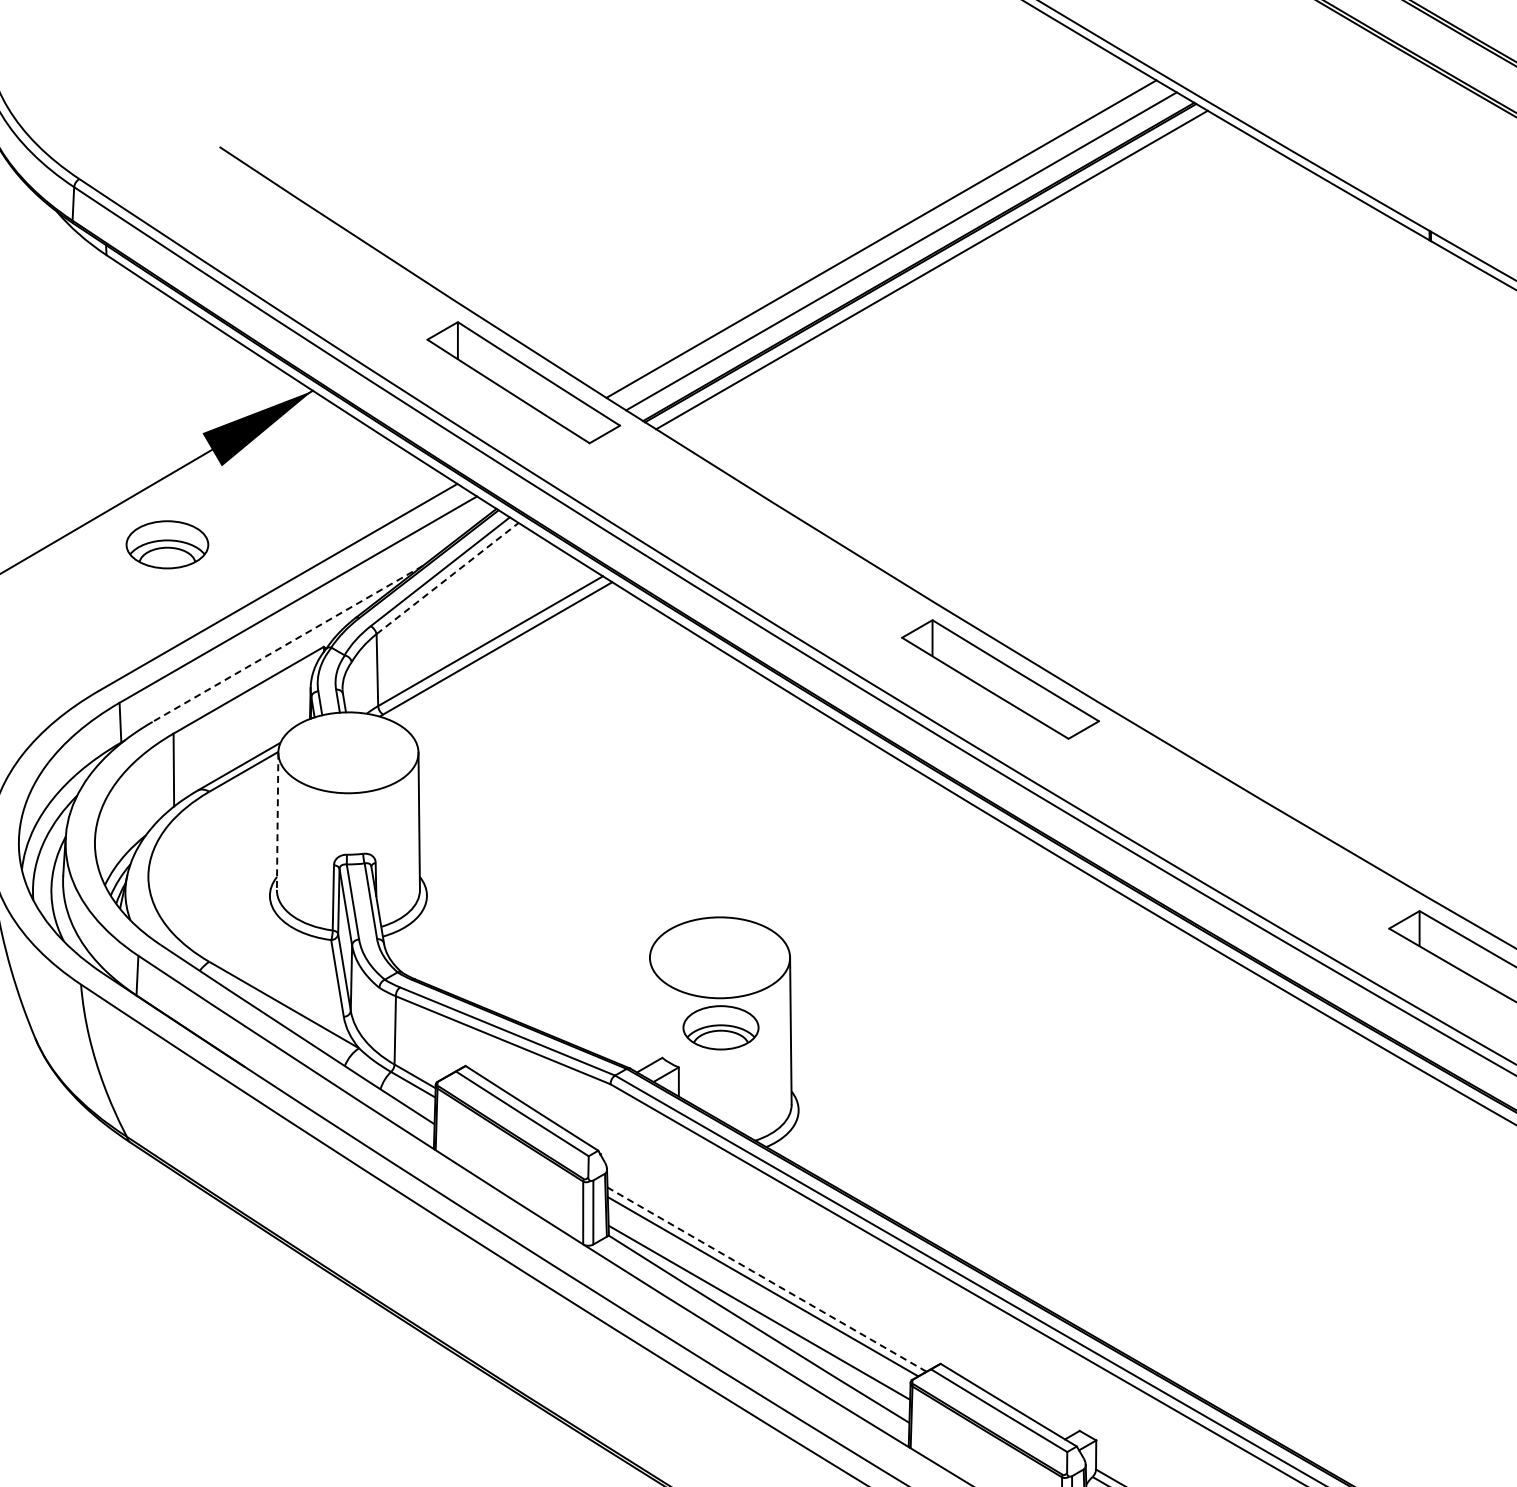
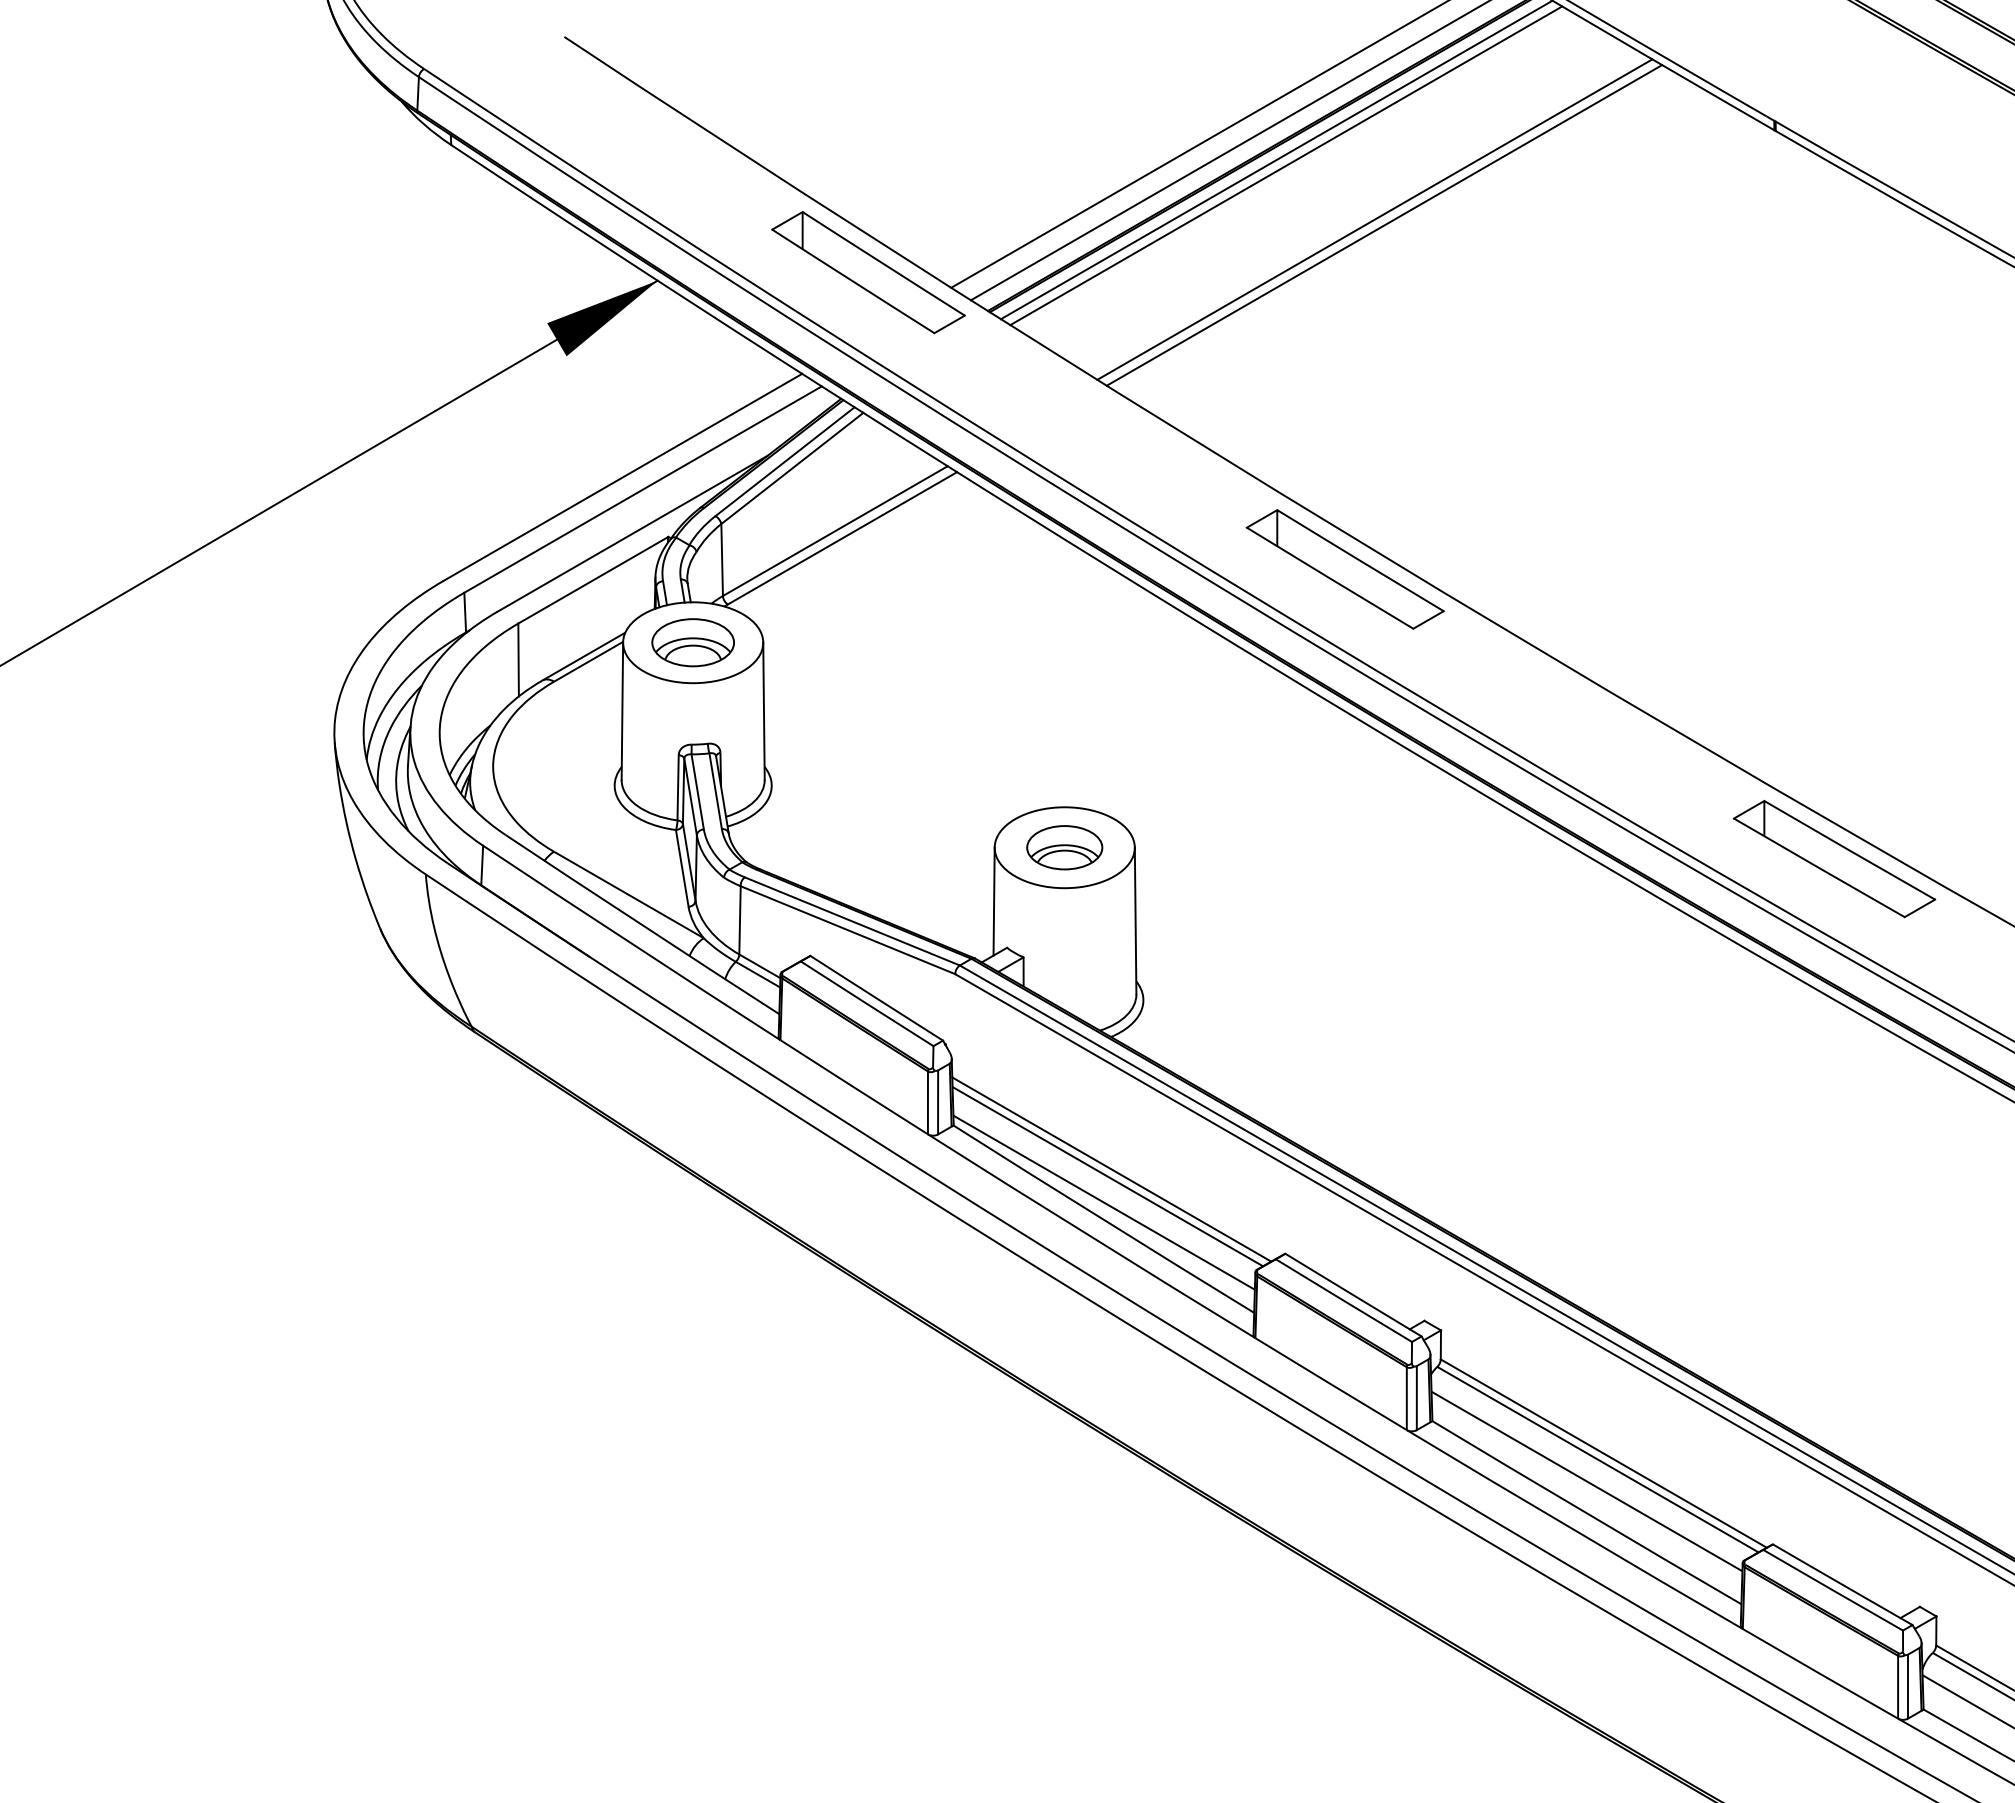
line: (941, 275) -> (1286, 165), added
line: (1029, 329) -> (1374, 219), added
line: (1039, 335) -> (1384, 225), added
part: (166, 544) -> (692, 642), moved
line: (447, 578) -> (792, 468), dashed -> solid
line: (287, 644) -> (632, 534), dashed -> solid
line: (277, 821) -> (622, 711), dashed -> solid
line: (648, 1011) -> (993, 901), added
part: (720, 1027) -> (1064, 847), moved
line: (766, 1279) -> (1111, 1169), dashed -> solid

